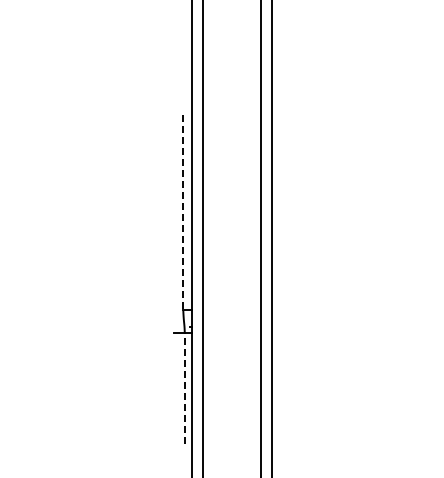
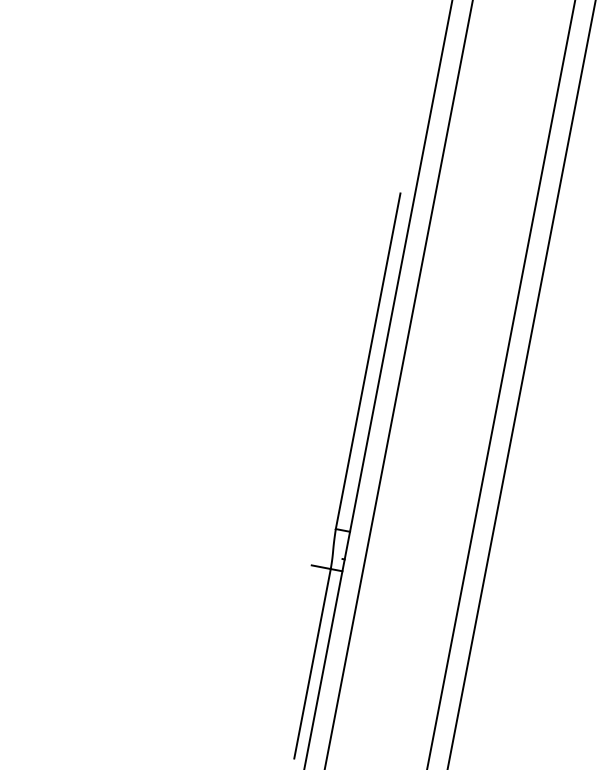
line: (183, 212) -> (368, 361), dashed -> solid
line: (184, 388) -> (312, 663), dashed -> solid

